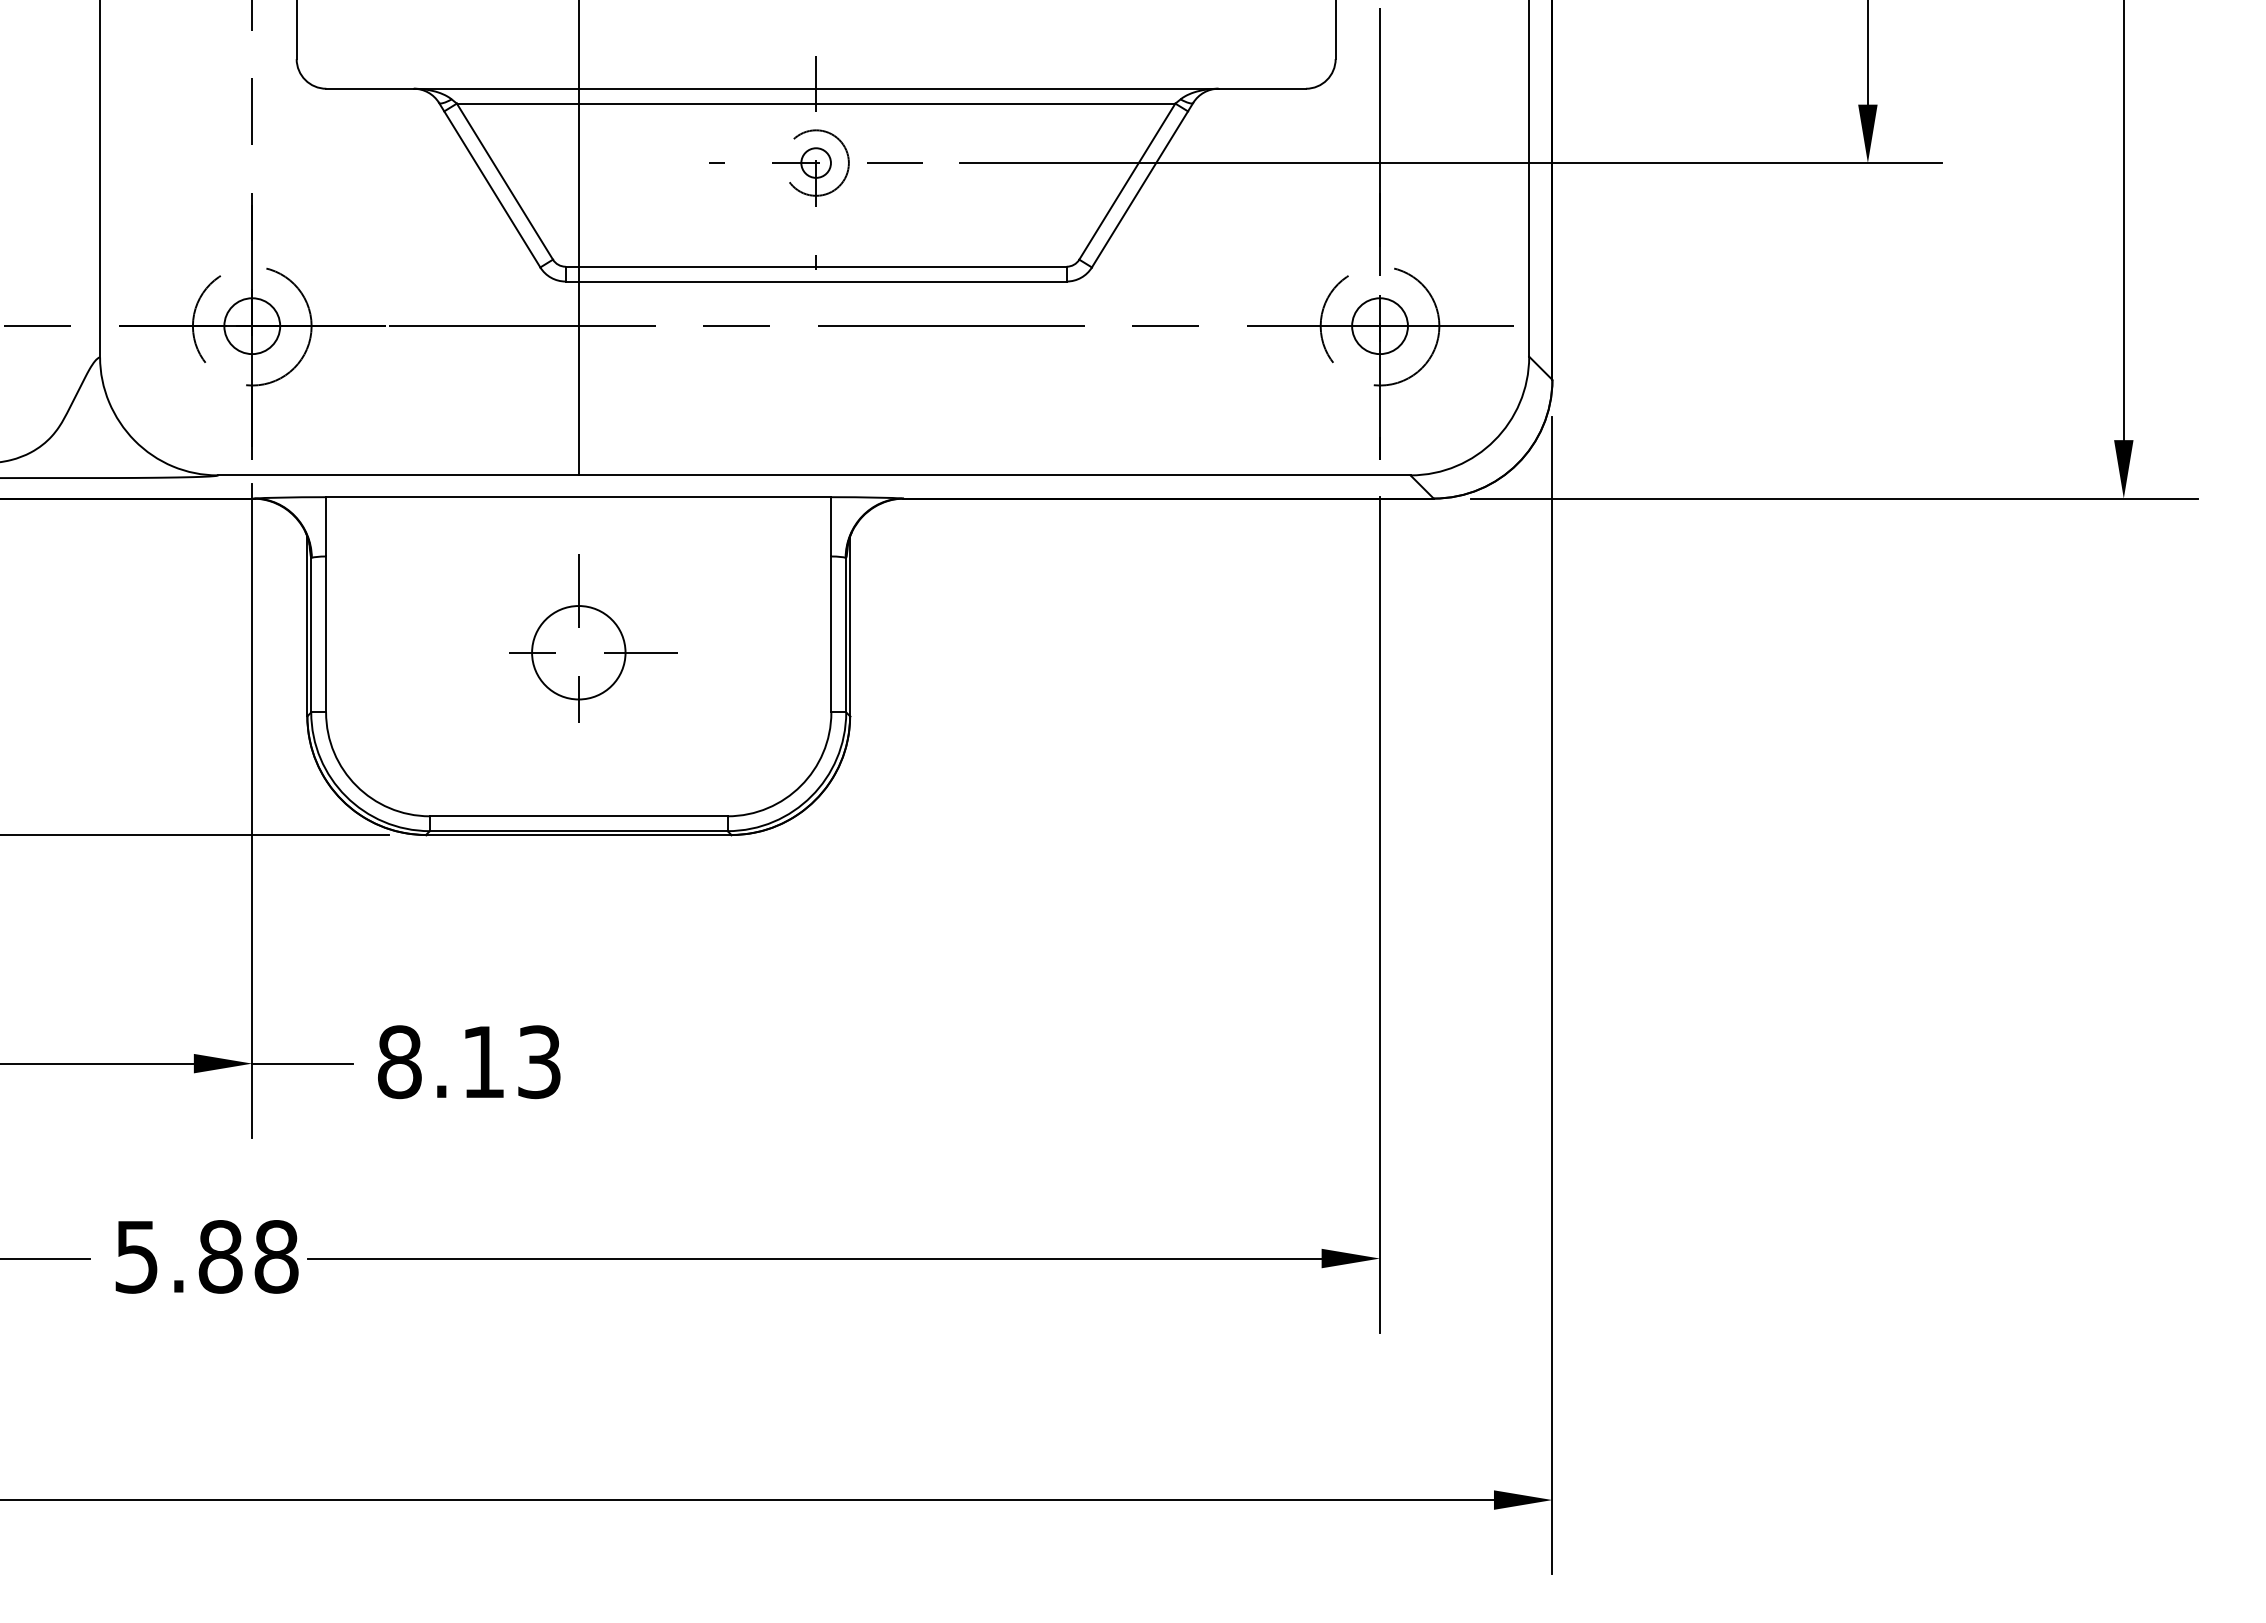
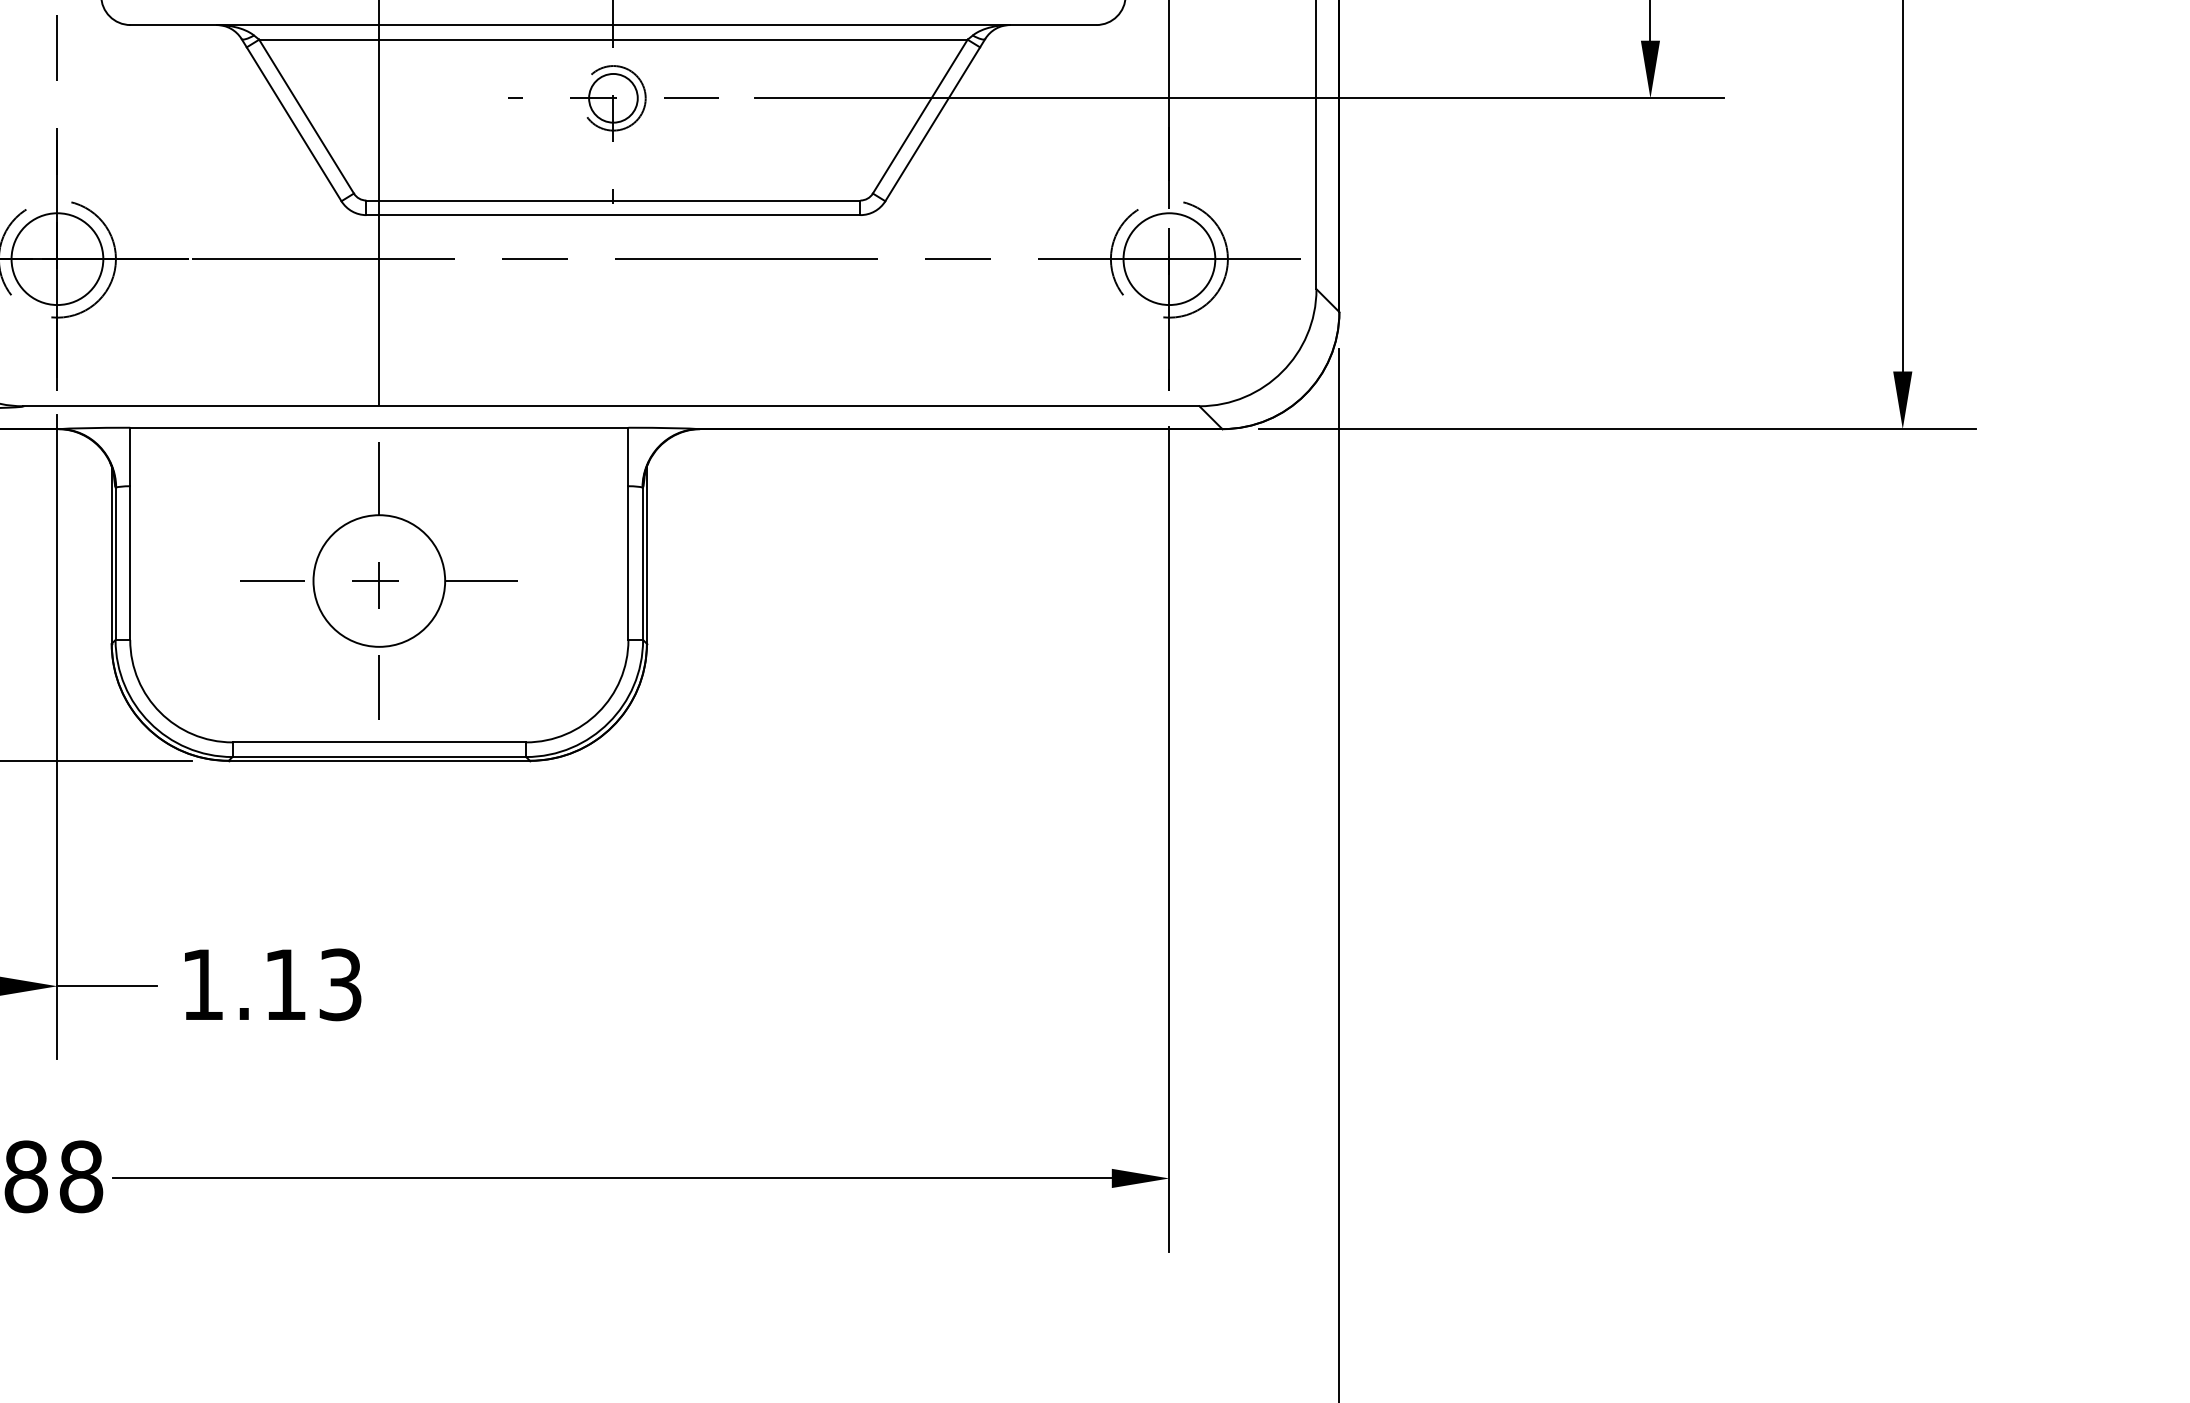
circle: (815, 162) -> (612, 97), size x1.67
circle: (251, 325) -> (56, 258), size x1.67
circle: (1379, 325) -> (1168, 258), size x1.67
part: (578, 652) -> (379, 580), size x1.43
text: (399, 1062) -> (202, 985), 8.13 -> 1.13

